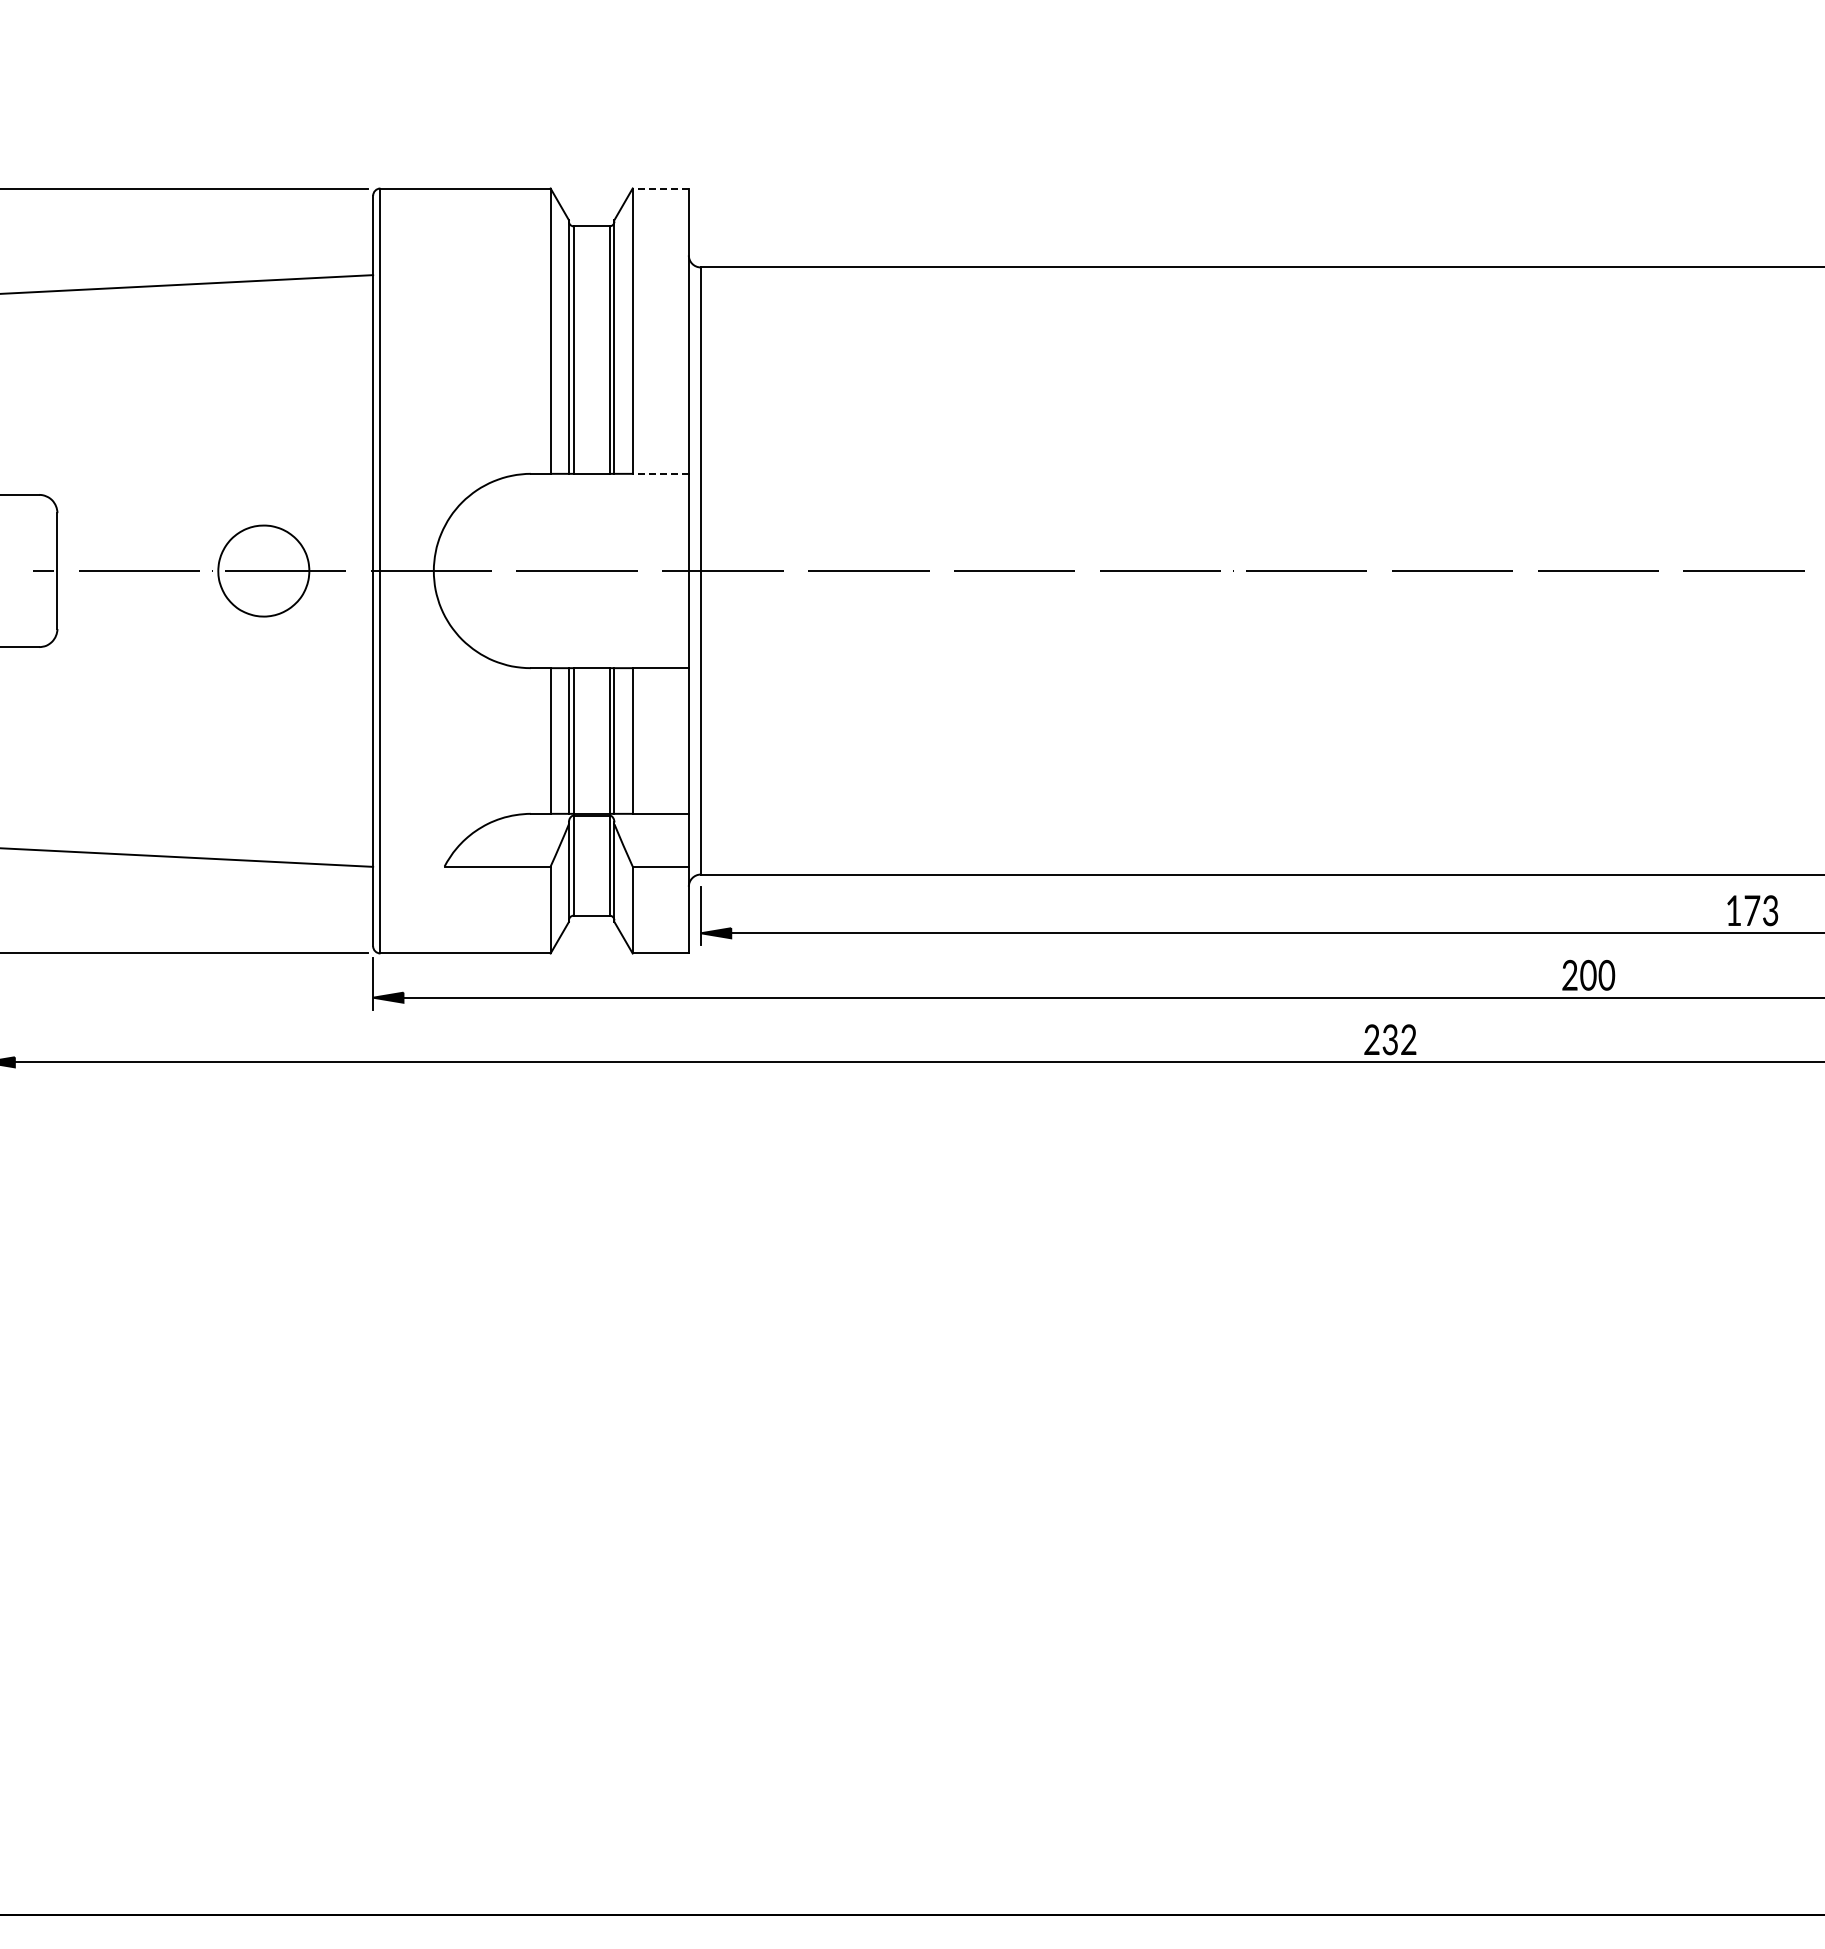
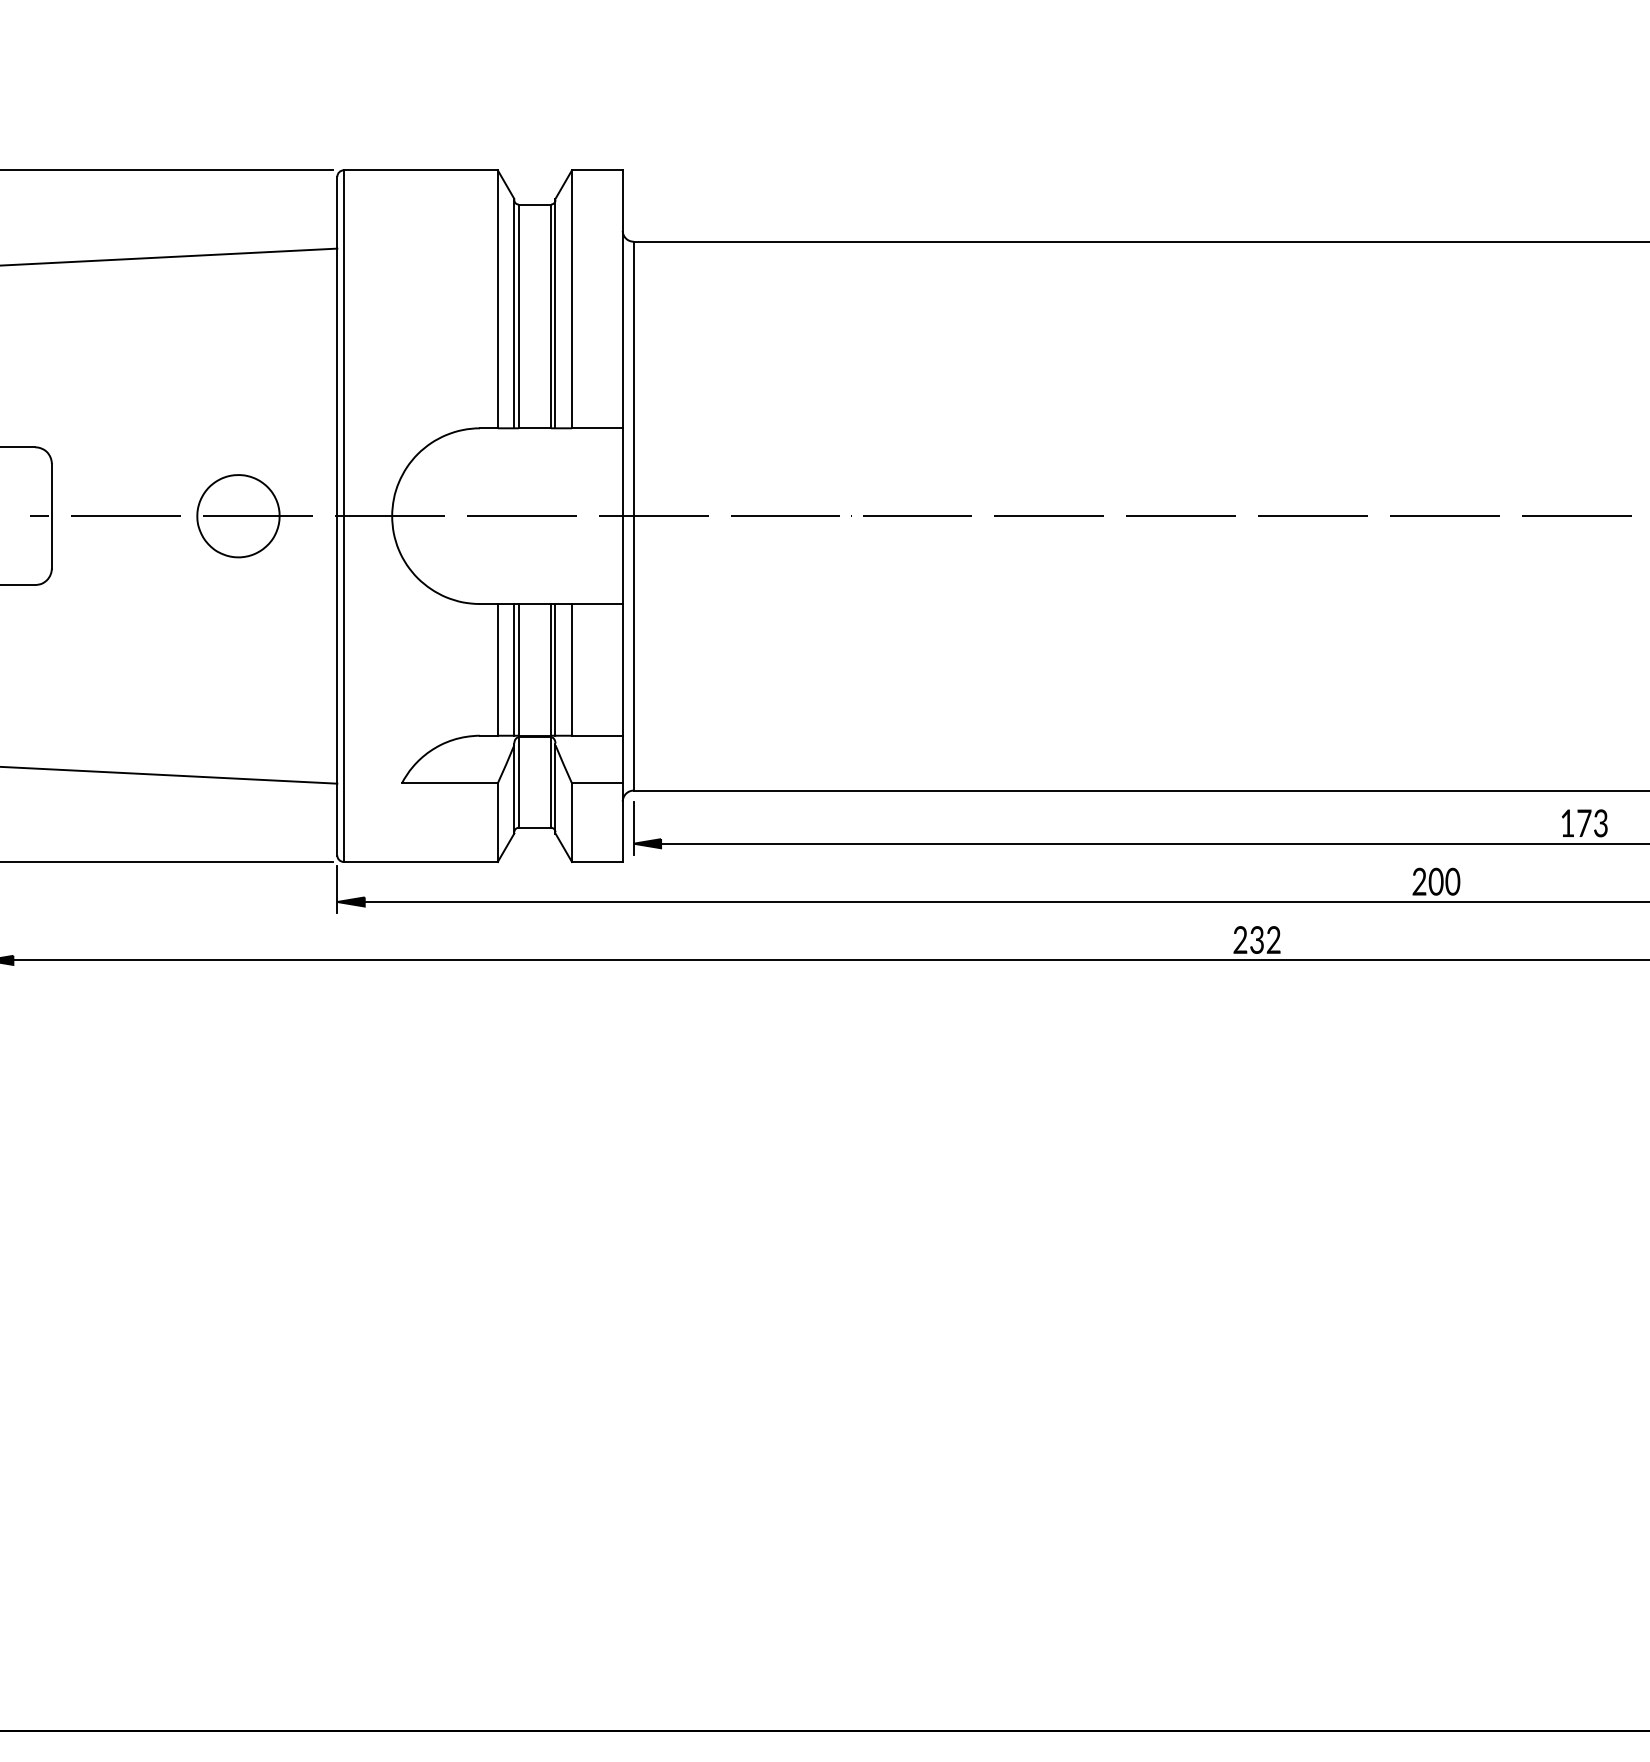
line: (660, 188) -> (597, 170), dashed -> solid
line: (660, 473) -> (597, 427), dashed -> solid

